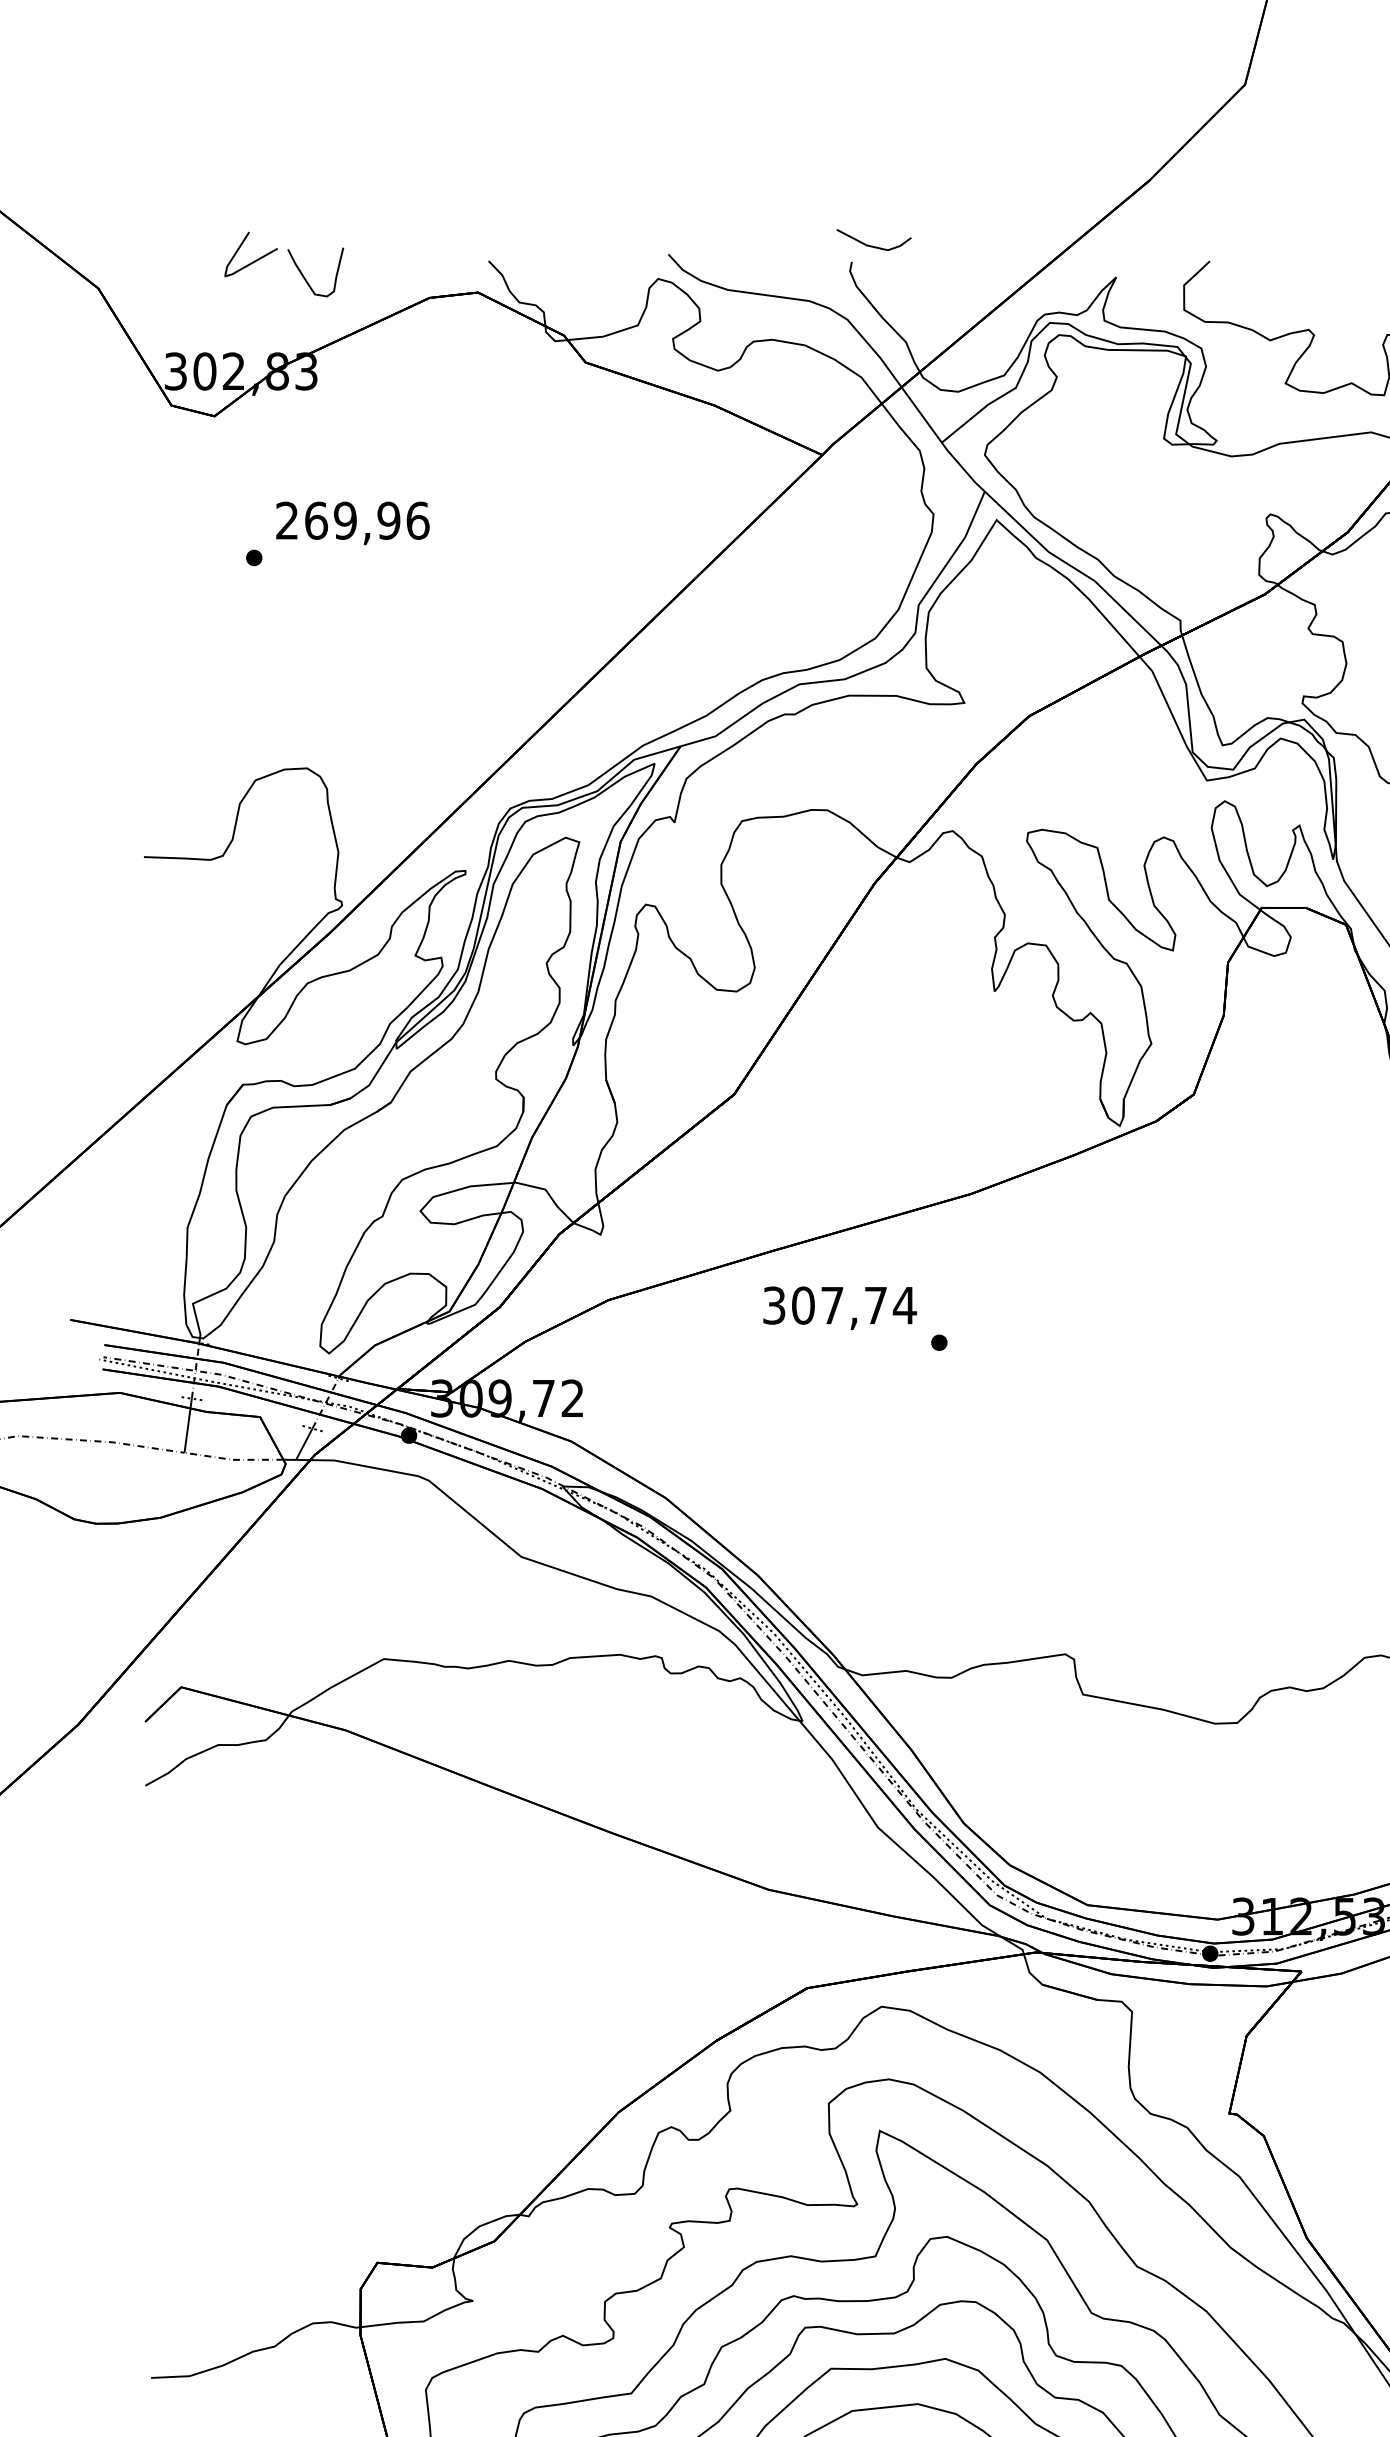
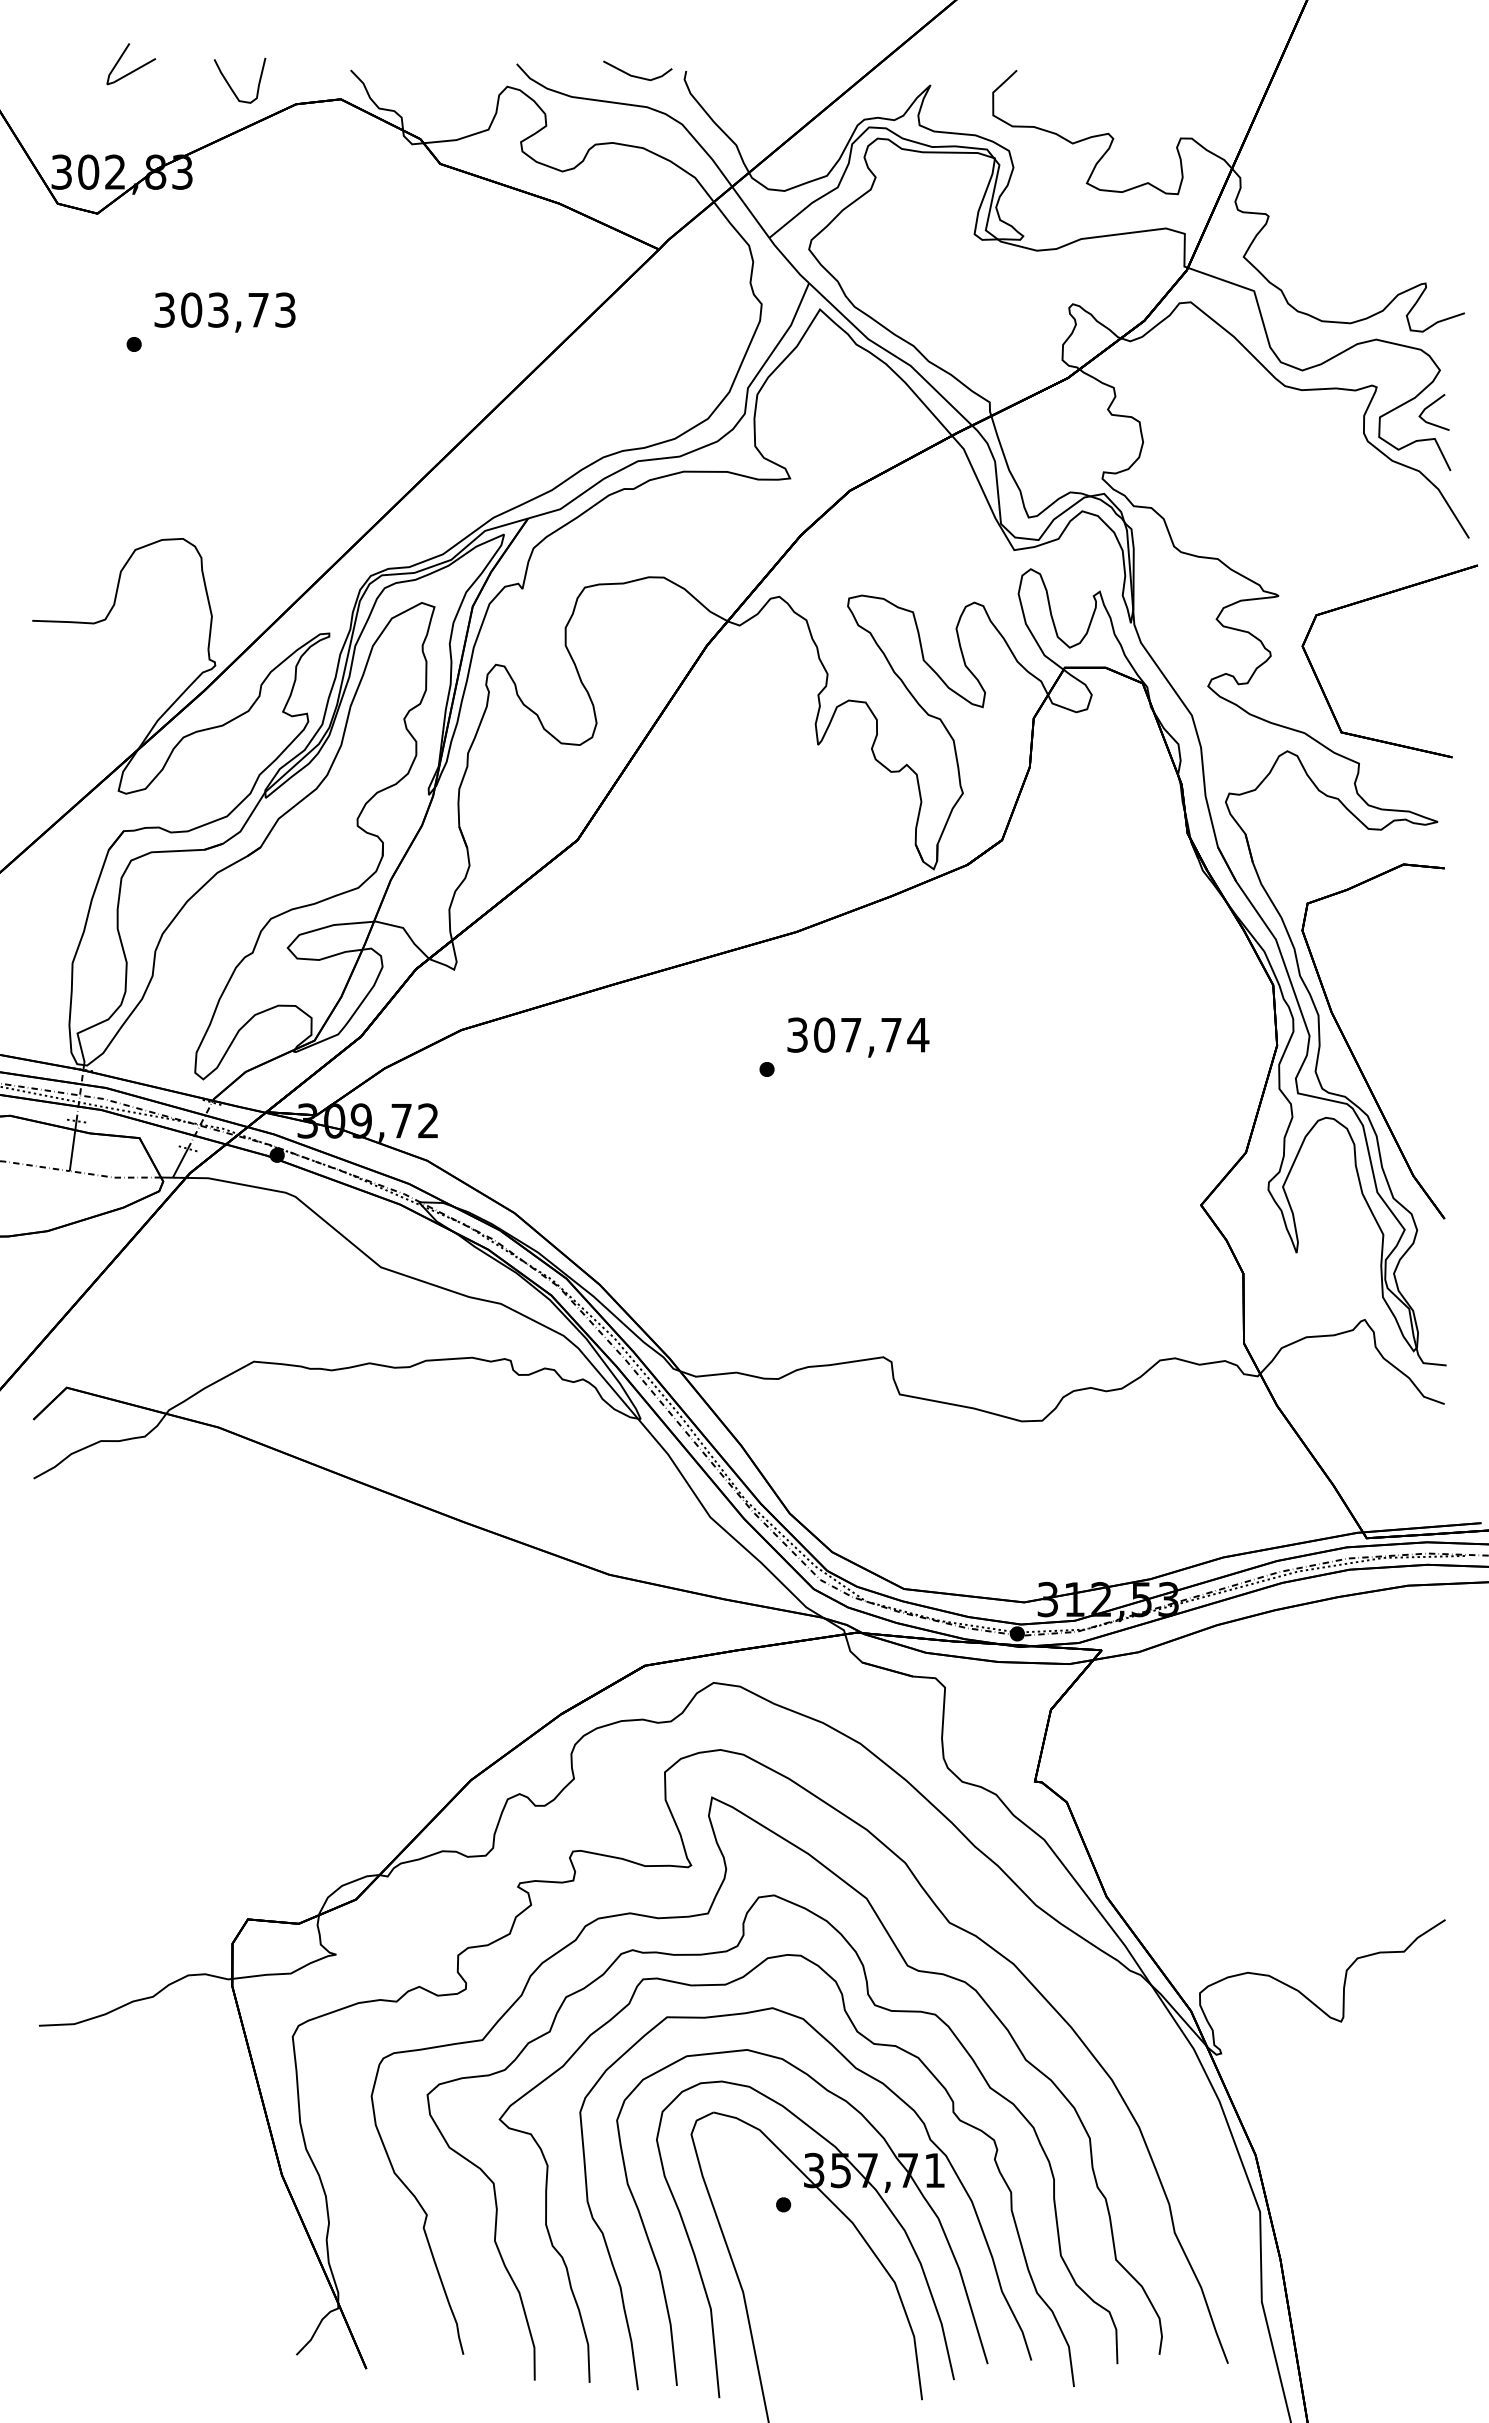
line: (871, 245) -> (635, 75), moved
curve: (305, 277) -> (230, 85), moved
text: (353, 520) -> (225, 309), 269,96 -> 303,73
text: (840, 1308) -> (858, 1037), moved

